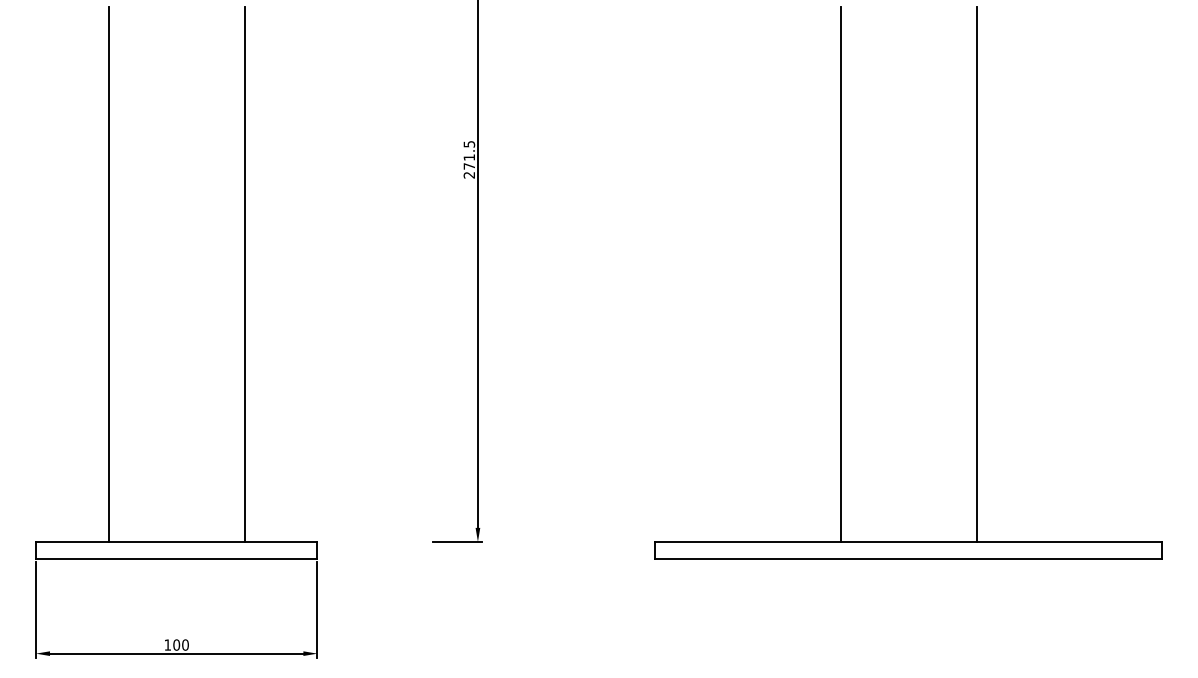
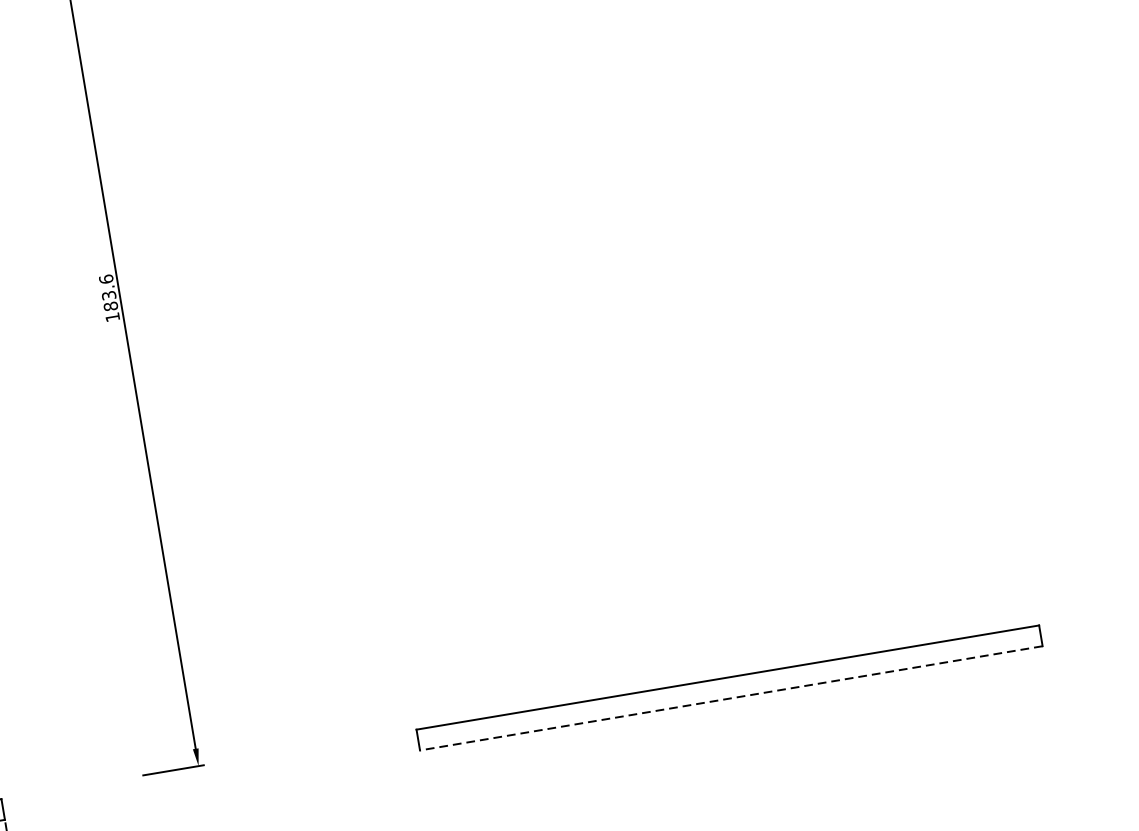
text: (469, 159) -> (109, 297), 271.5 -> 183.6
line: (840, 274) -> (589, 362), removed
line: (976, 274) -> (756, 334), removed
line: (908, 558) -> (731, 697), solid -> dashed

